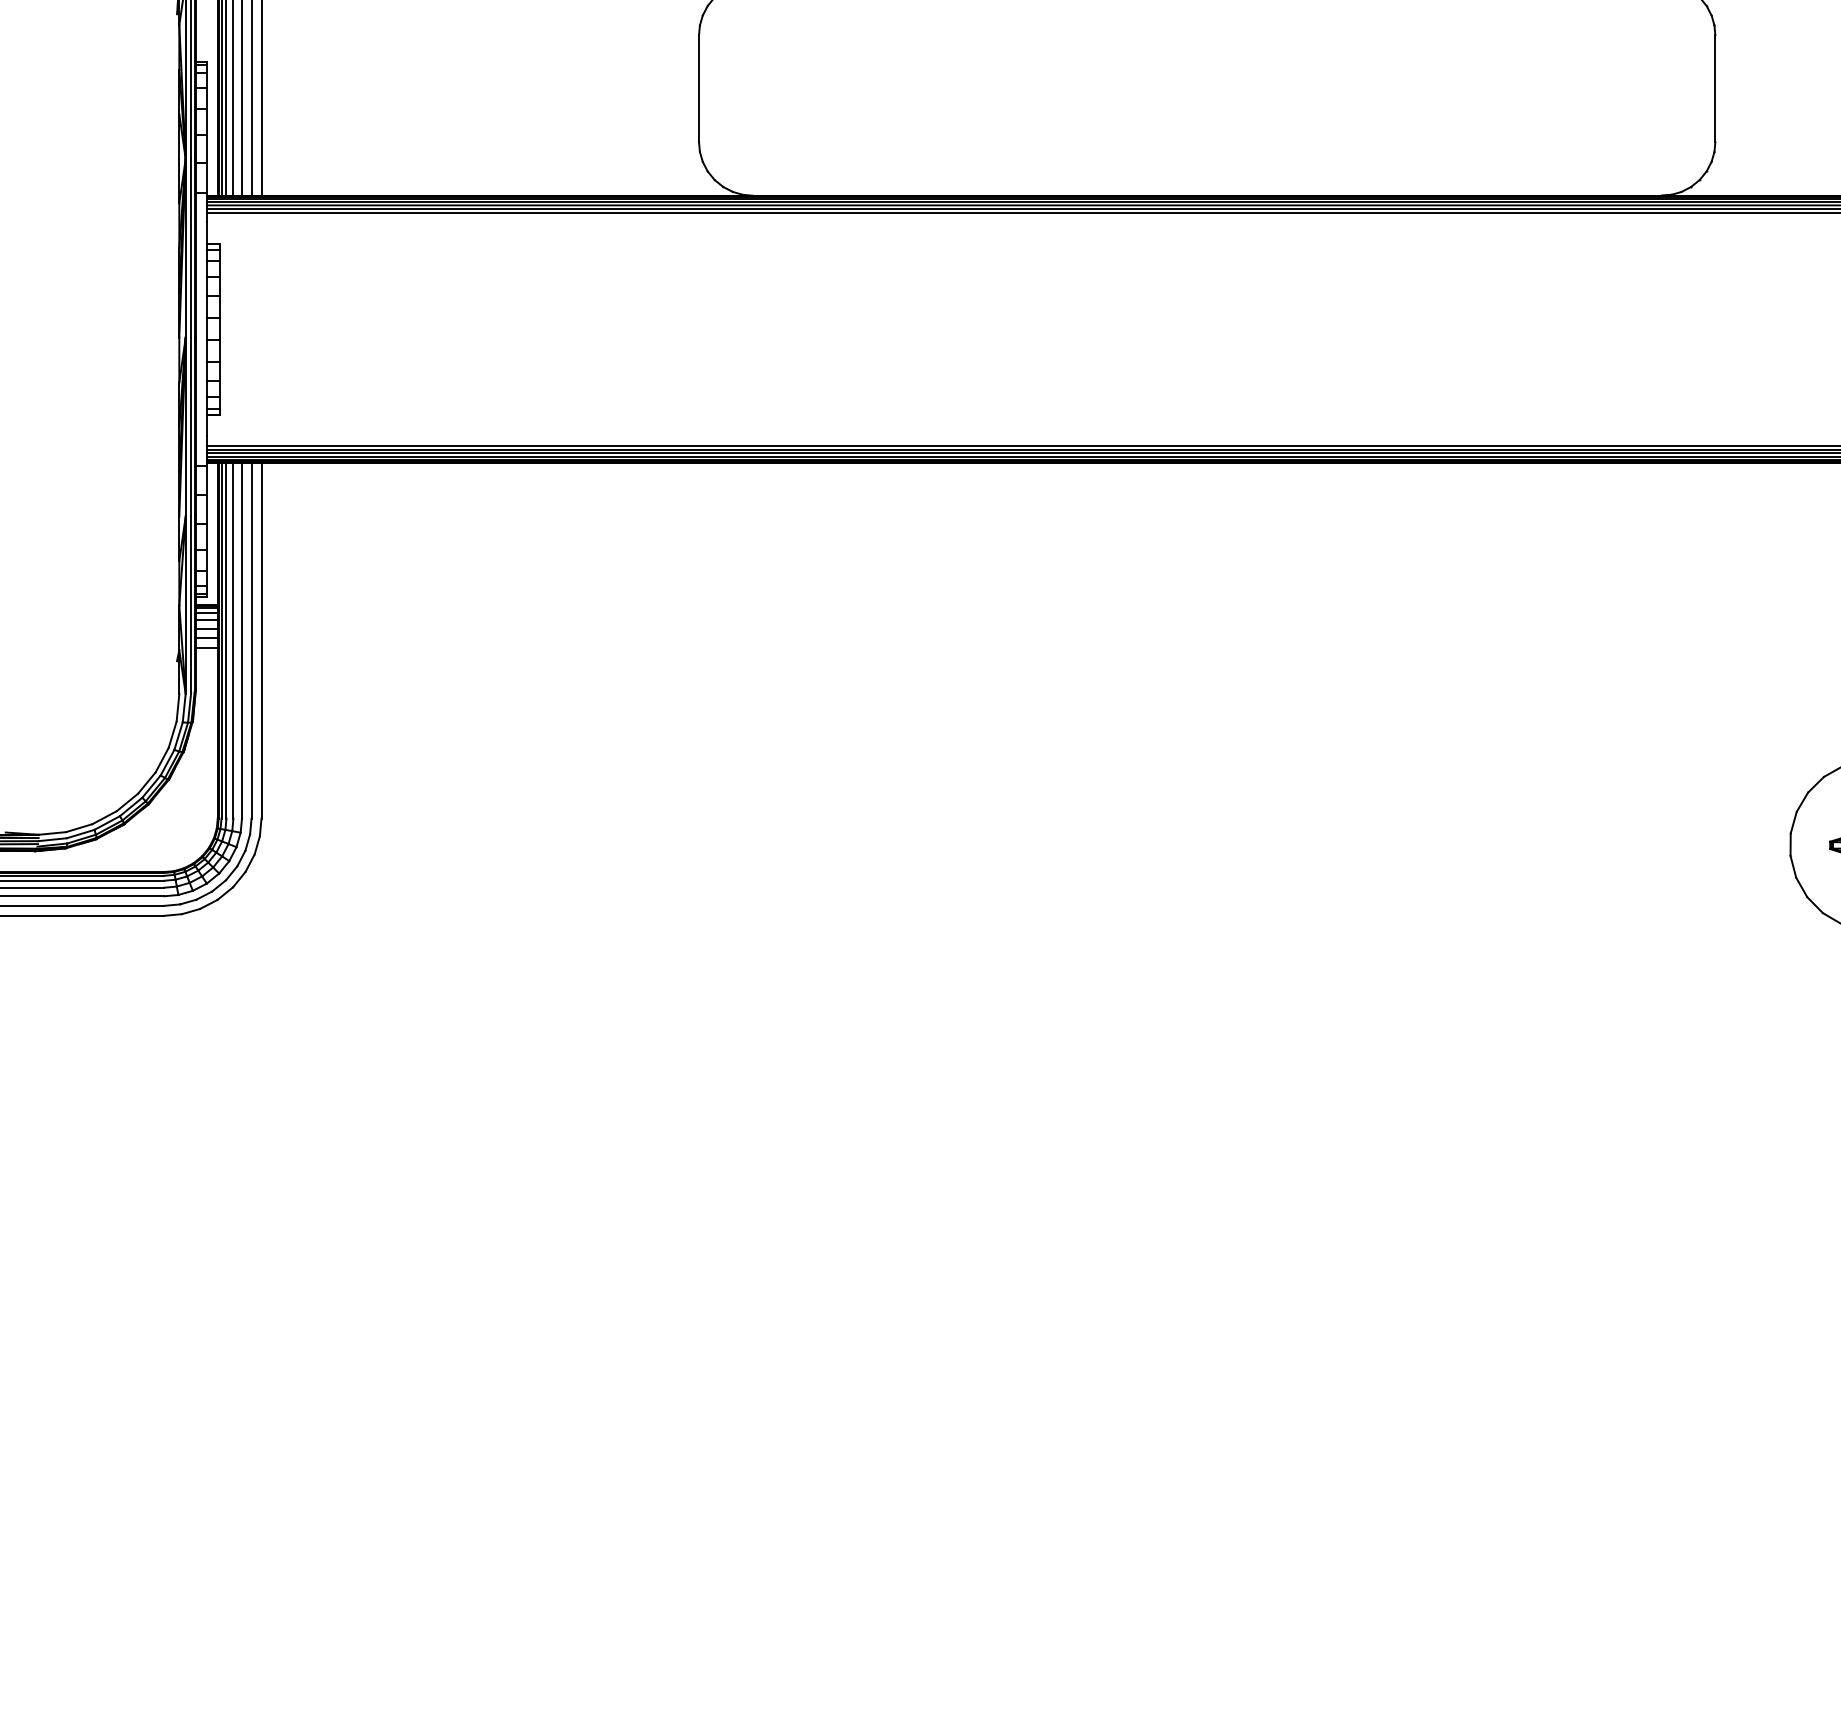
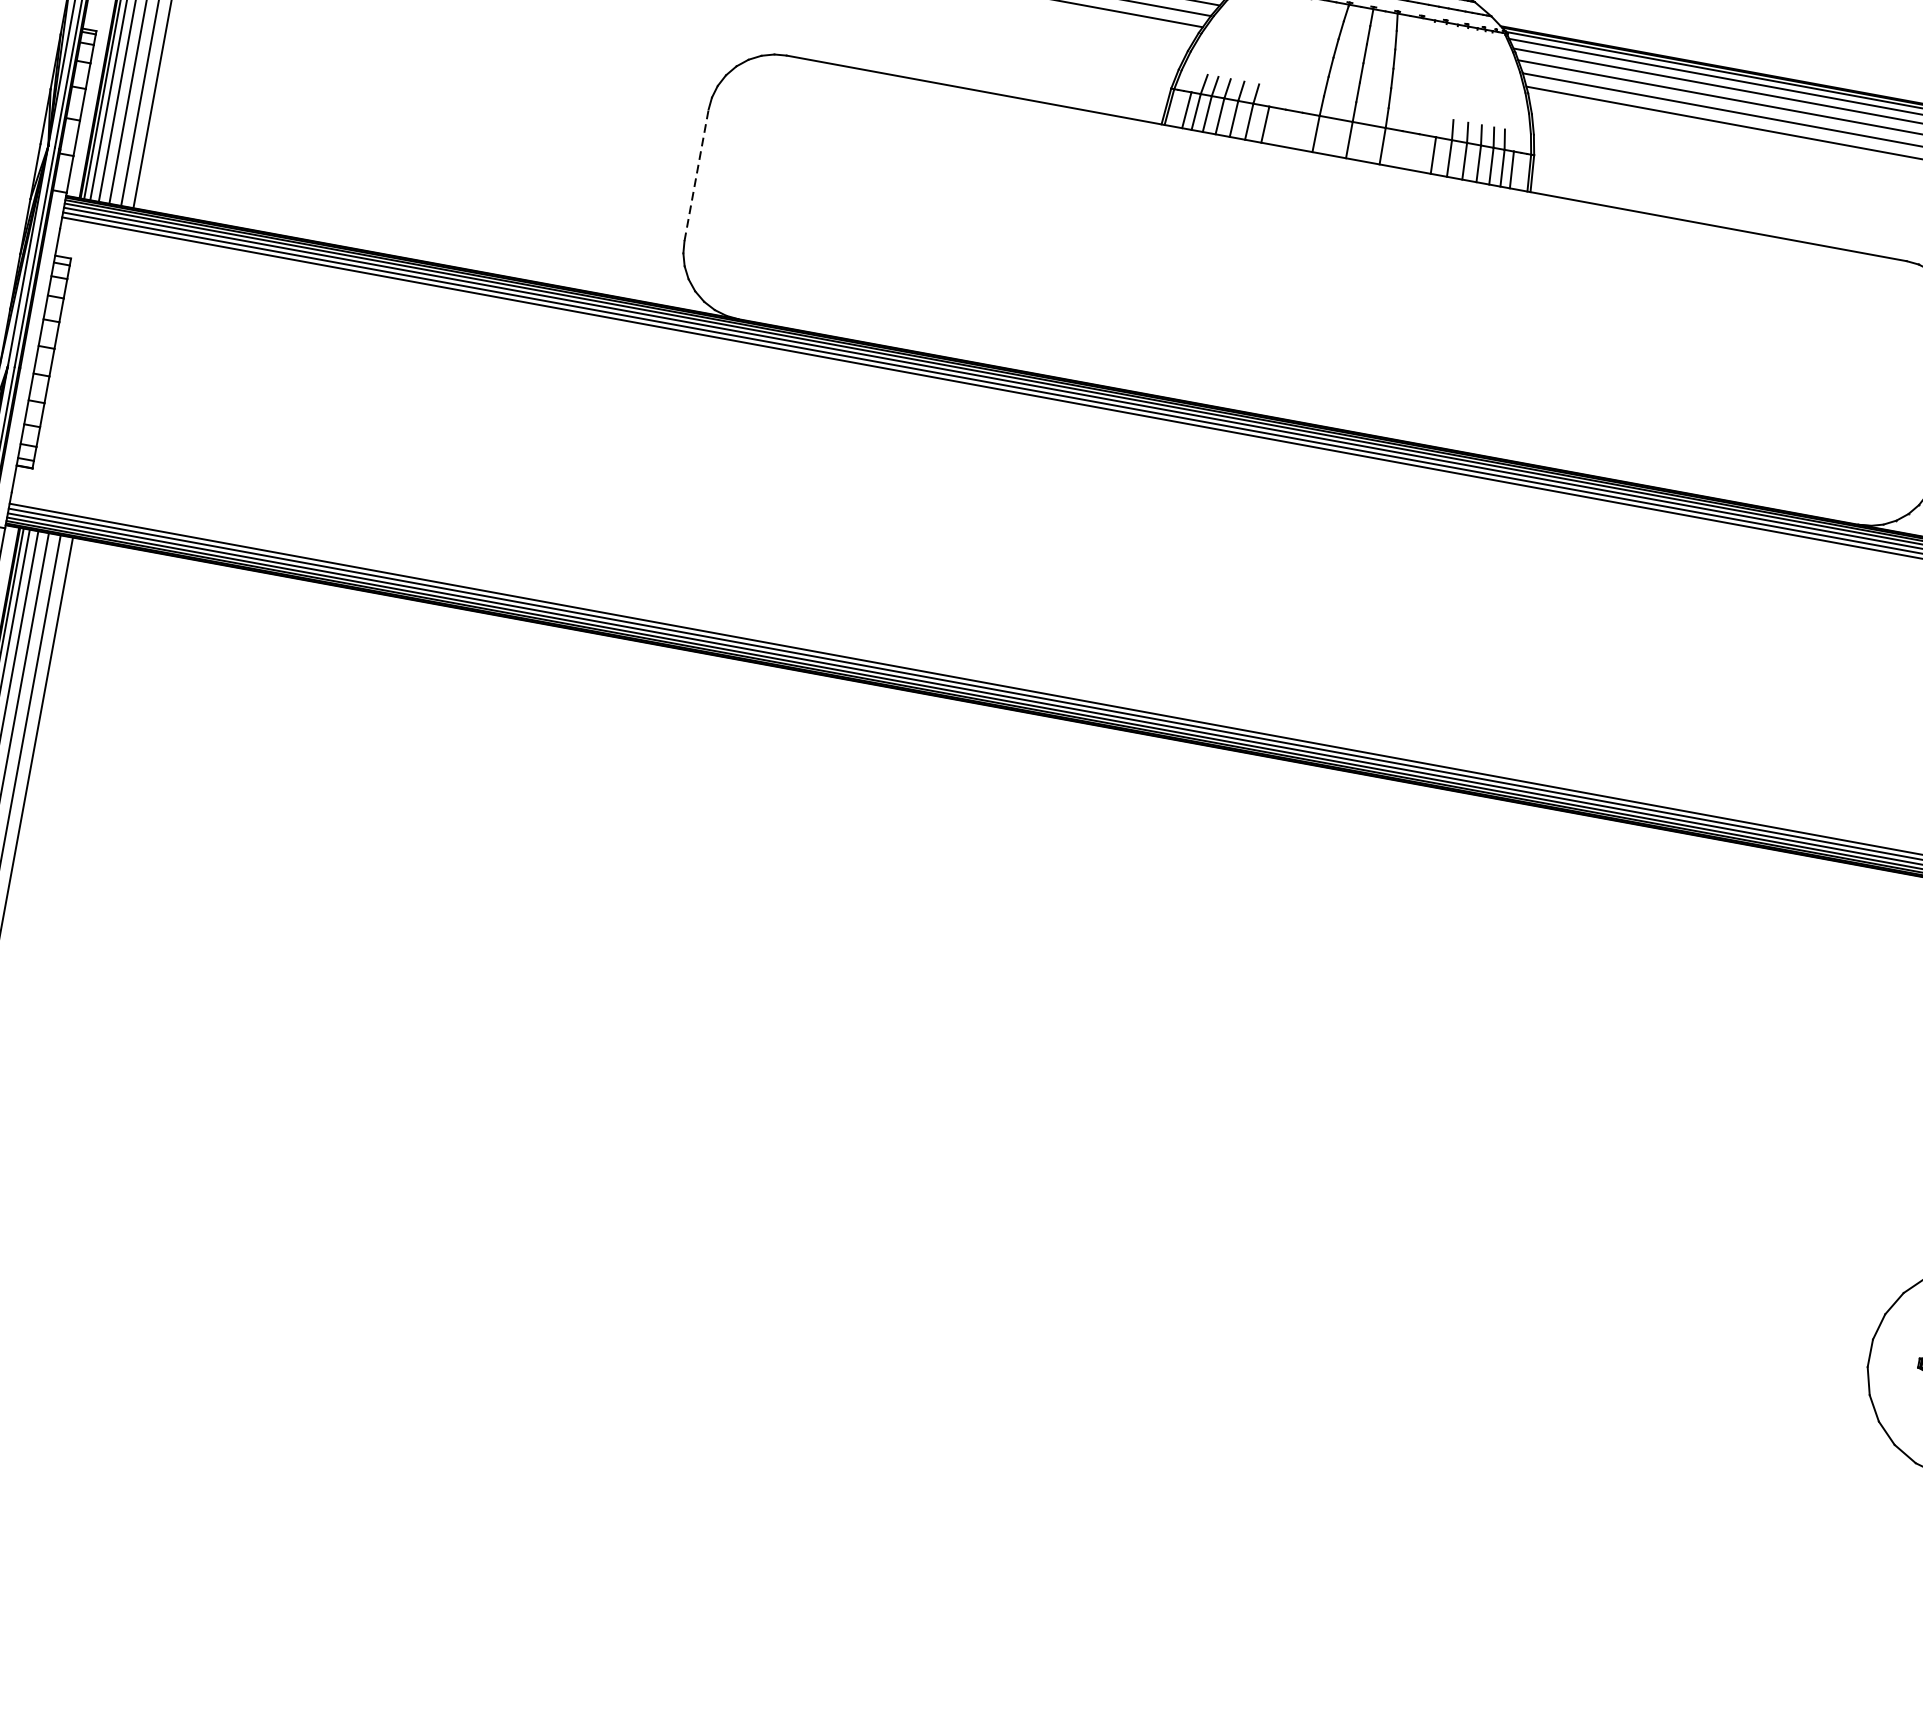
line: (699, 88) -> (697, 175), solid -> dashed

